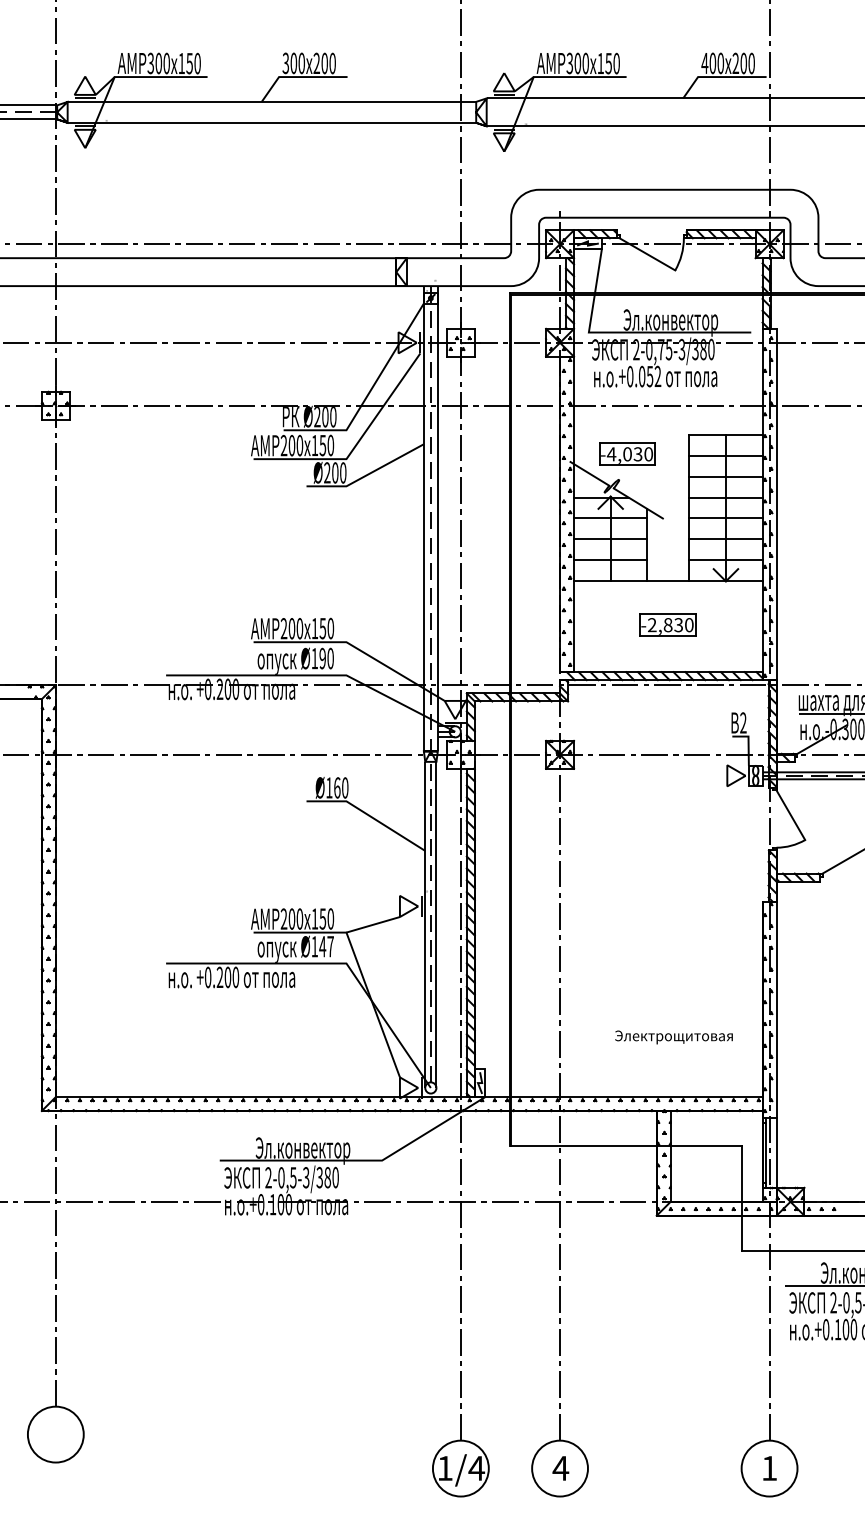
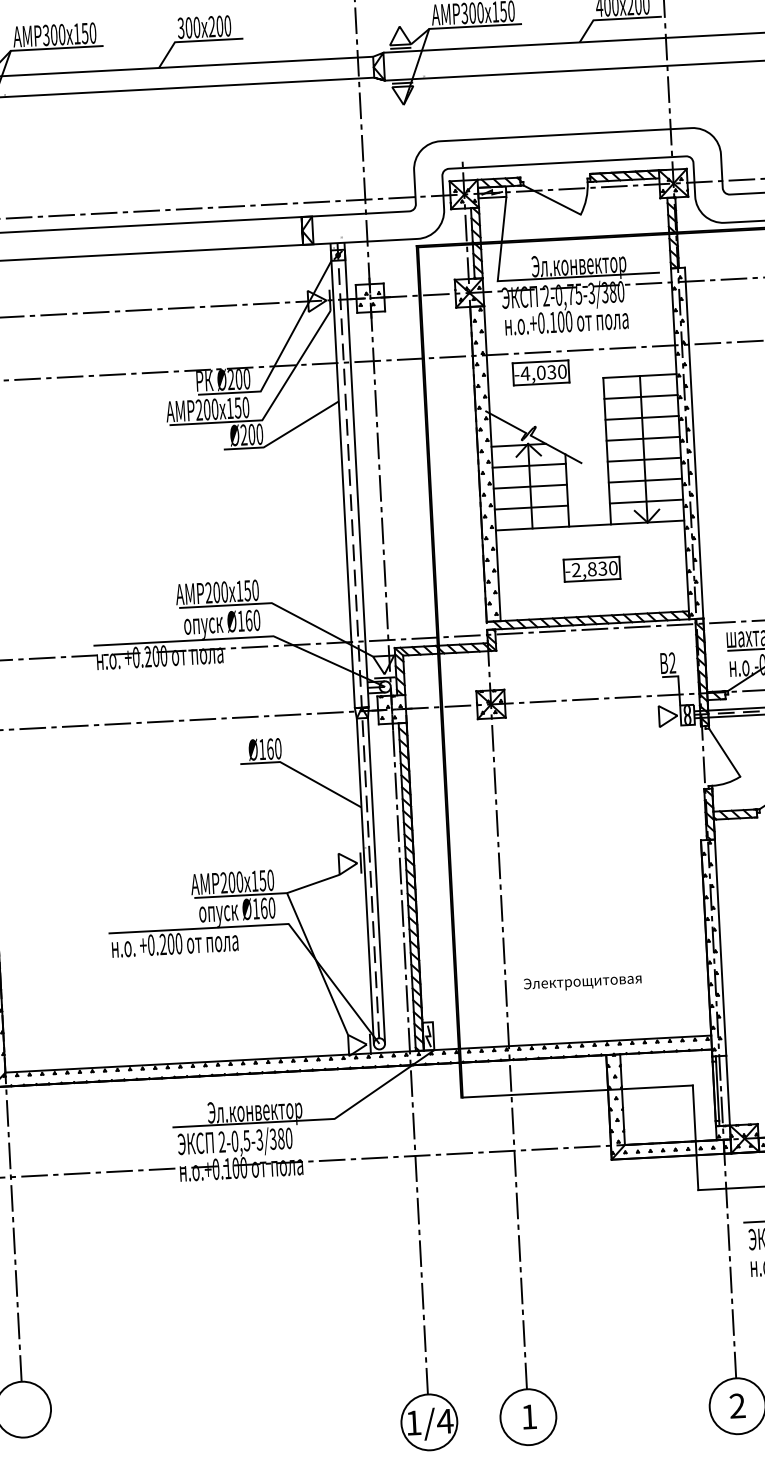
text: (650, 376) -> (561, 321), .+0.052 -> .+0.100
part: (627, 453) -> (541, 372), moved
text: (322, 658) -> (248, 620), Ø190 -> Ø160
text: (326, 946) -> (267, 908), Ø147 -> Ø160
text: (673, 1037) -> (582, 982), moved
text: (769, 1467) -> (737, 1405), 1 -> 2
text: (560, 1468) -> (528, 1417), 4 -> 1

